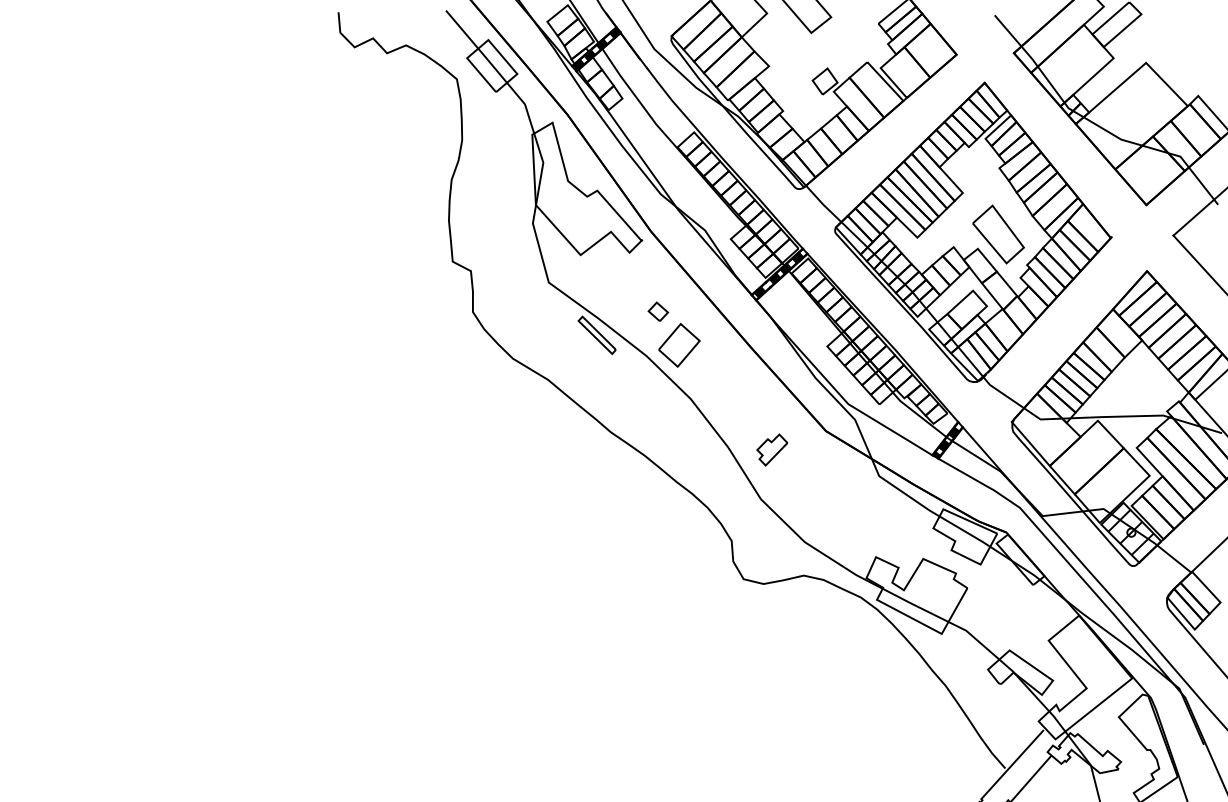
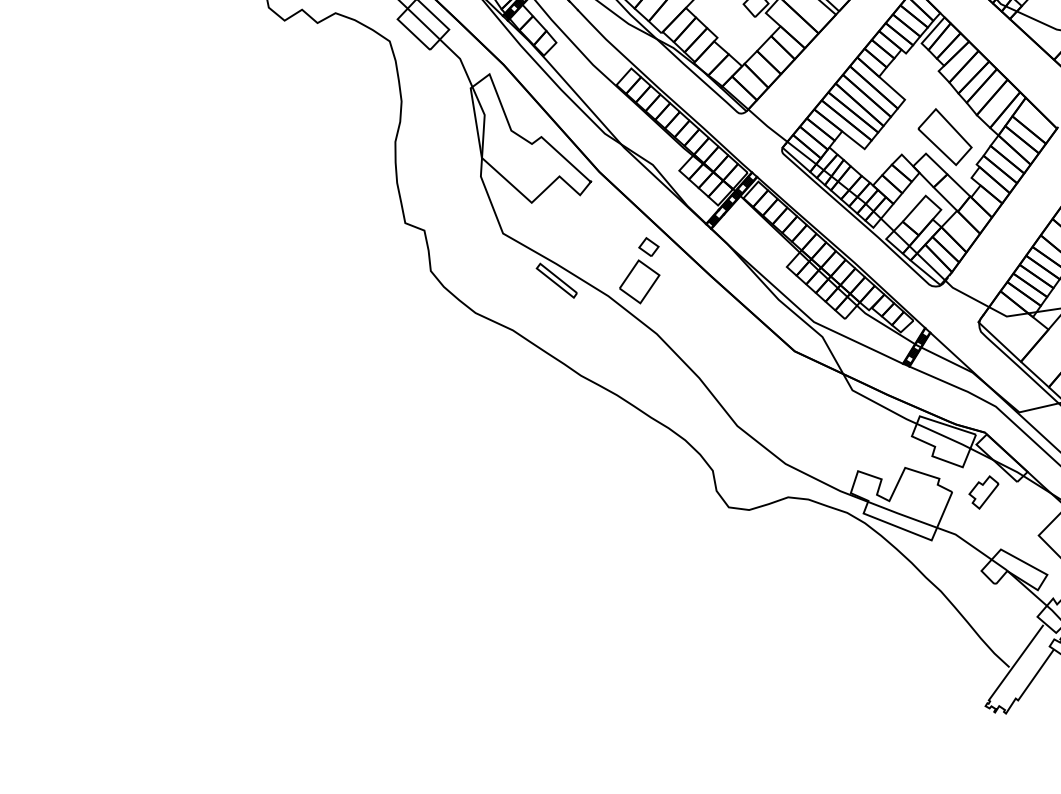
part: (658, 311) -> (649, 246), moved
part: (771, 449) -> (983, 492), moved

